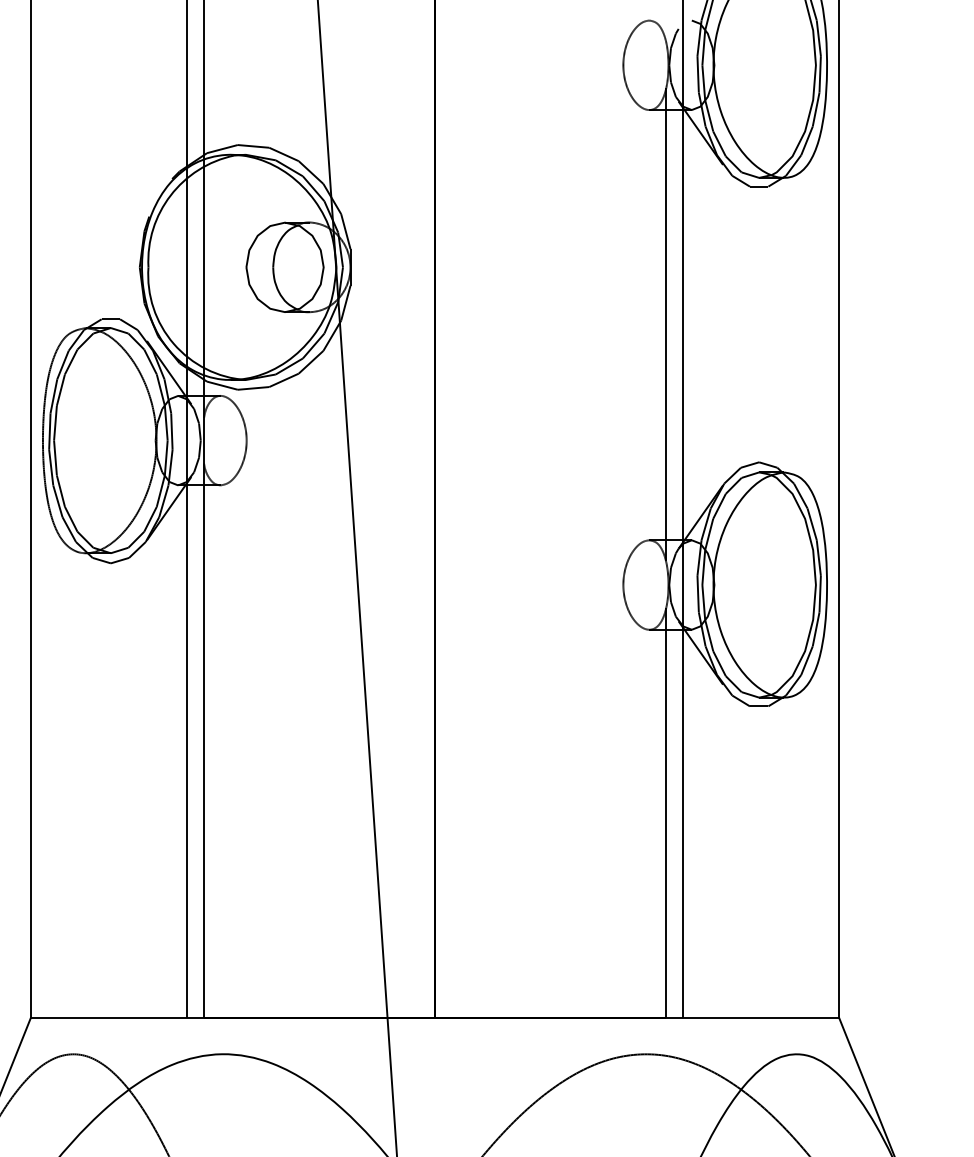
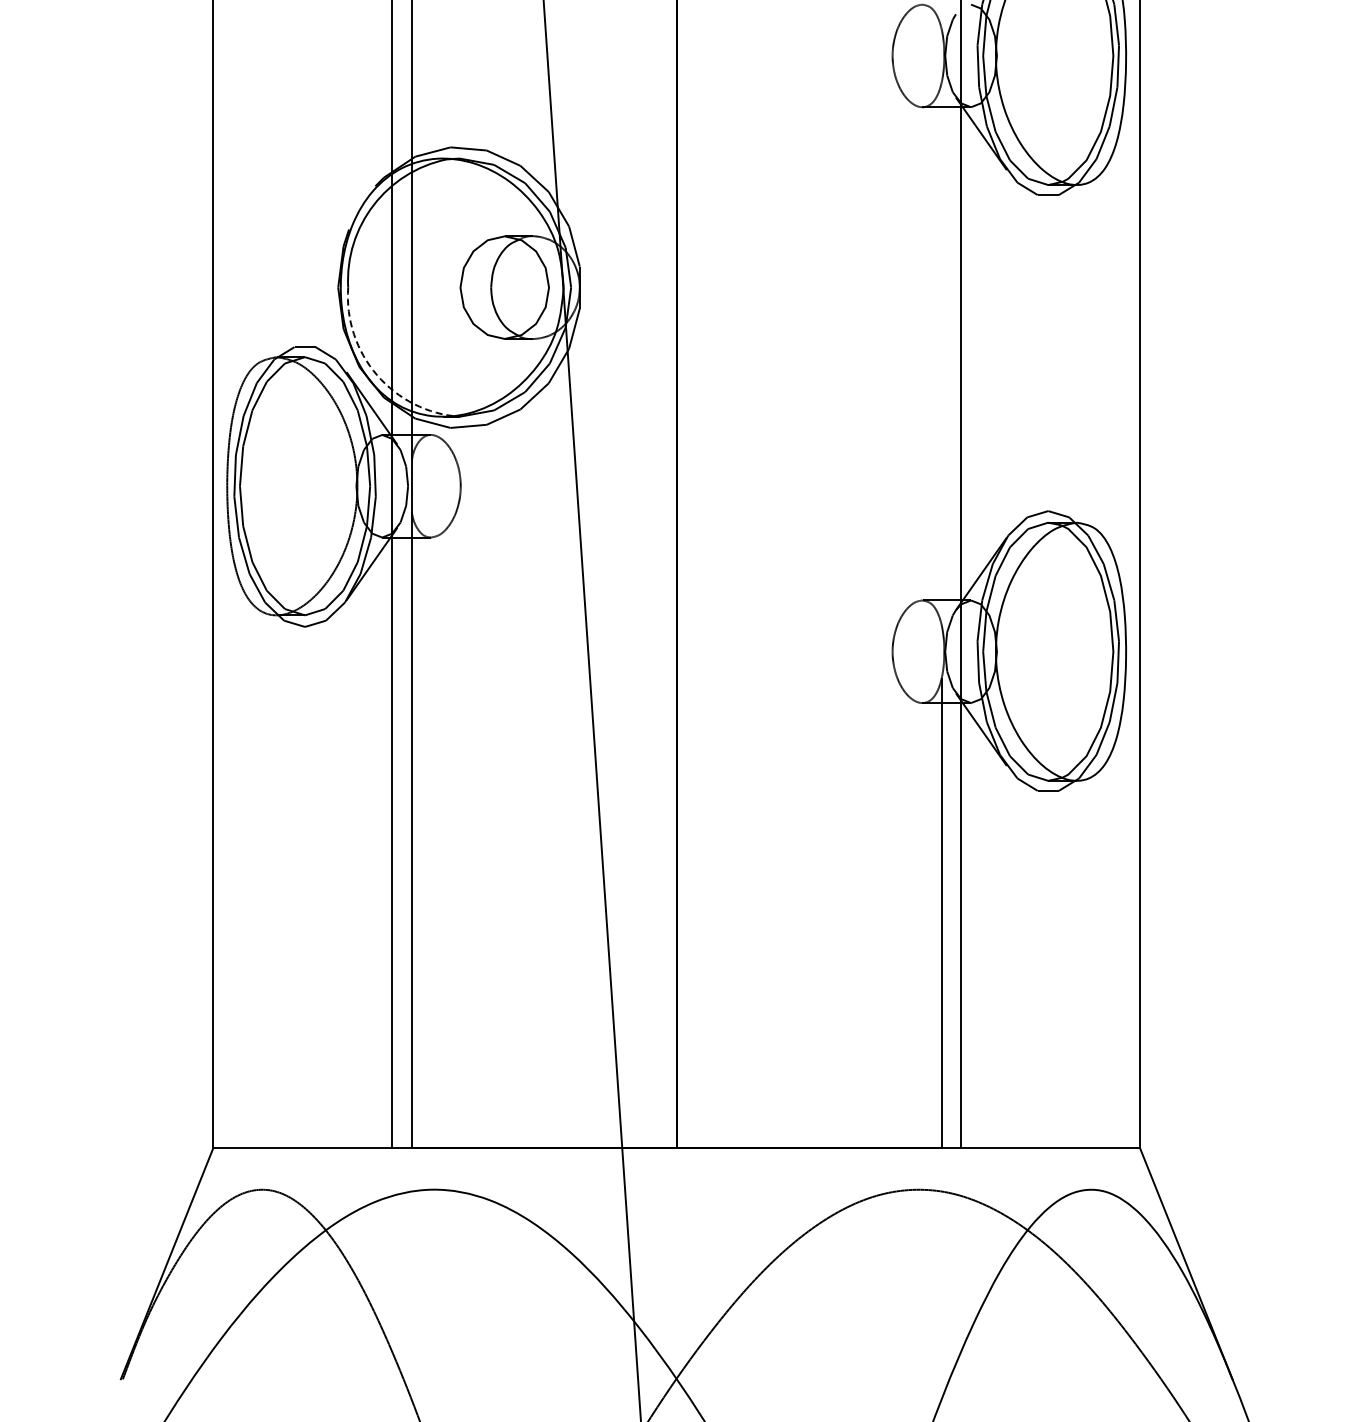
line: (666, 324) -> (941, 353), removed
arc: (174, 344) -> (377, 375), solid -> dashed

